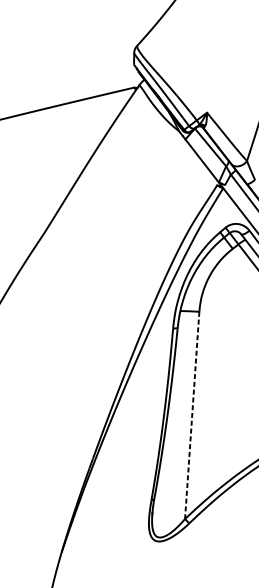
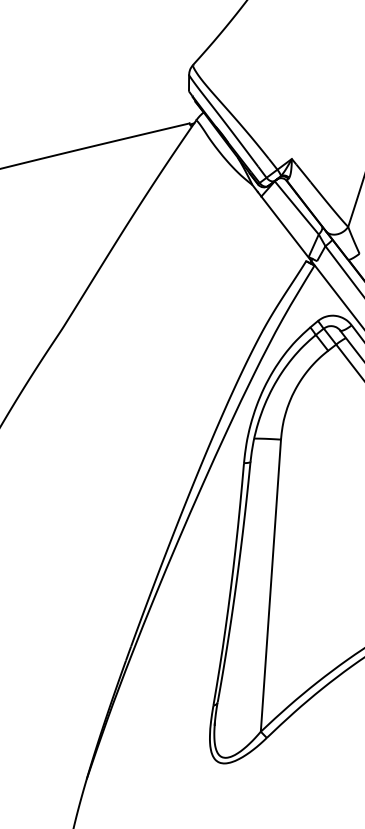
line: (191, 415) -> (270, 586), dashed -> solid

